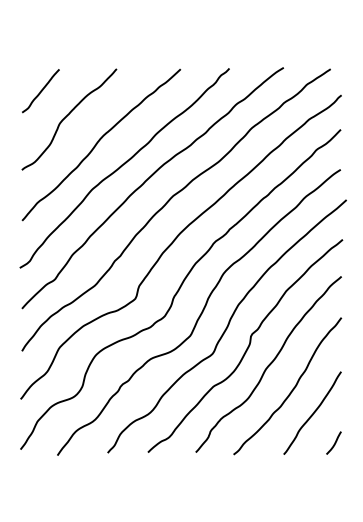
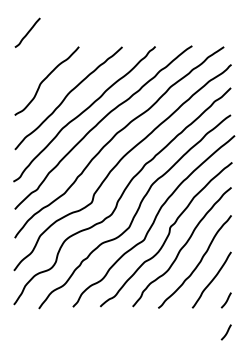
line: (40, 90) -> (27, 32), moved
curve: (334, 490) -> (226, 332), added

